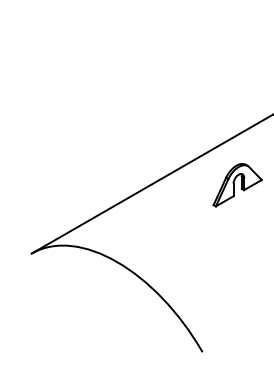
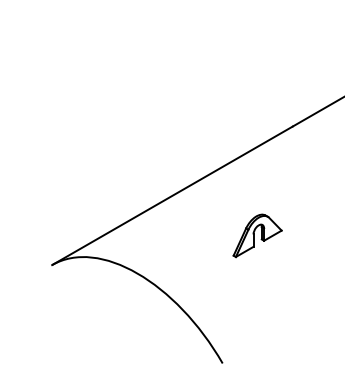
part: (237, 184) -> (257, 235), moved

